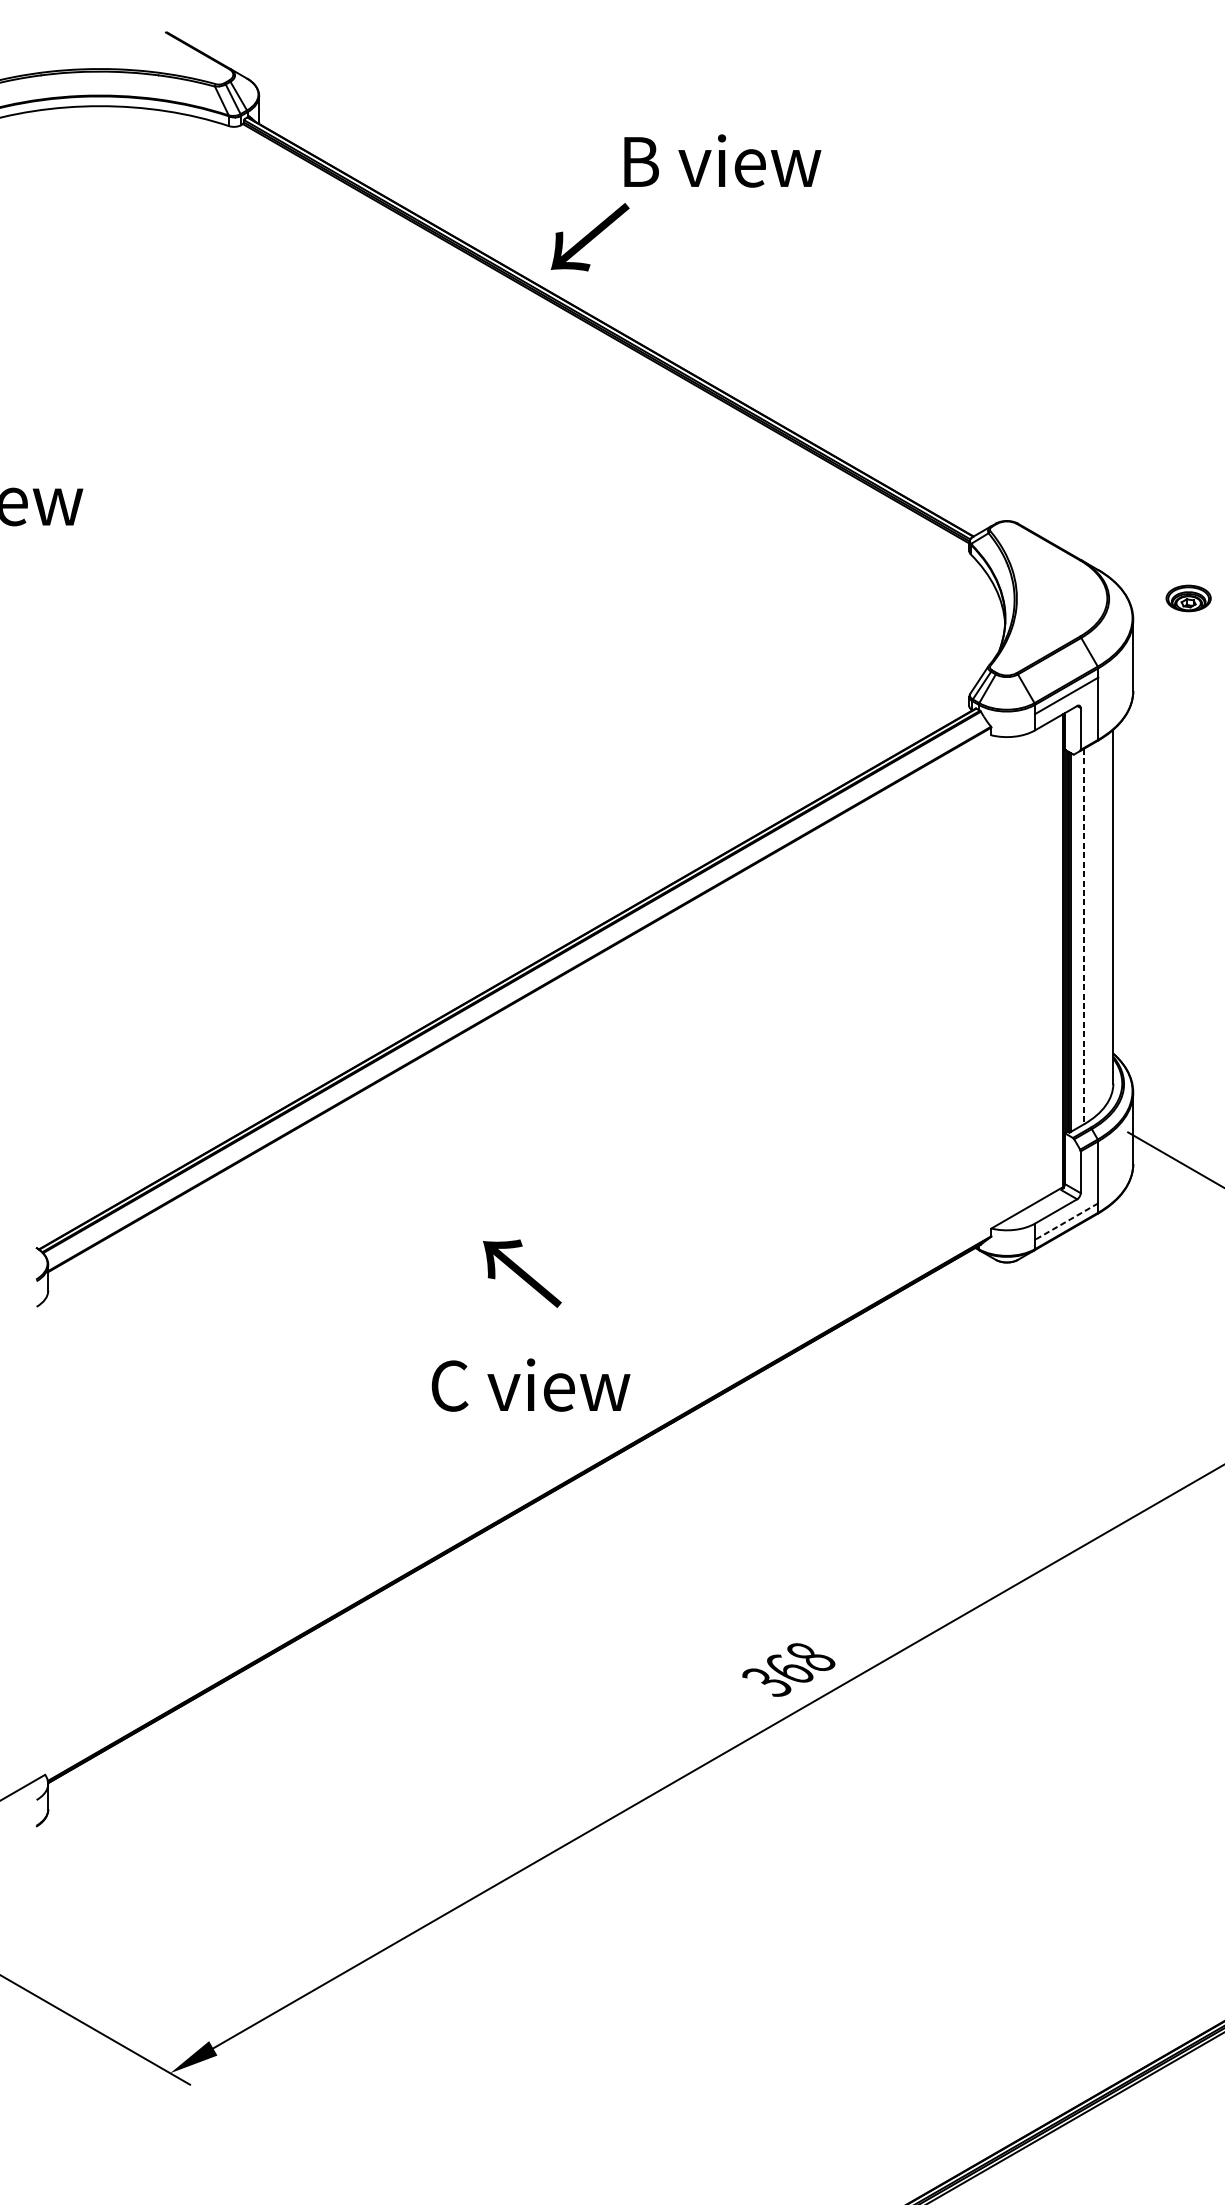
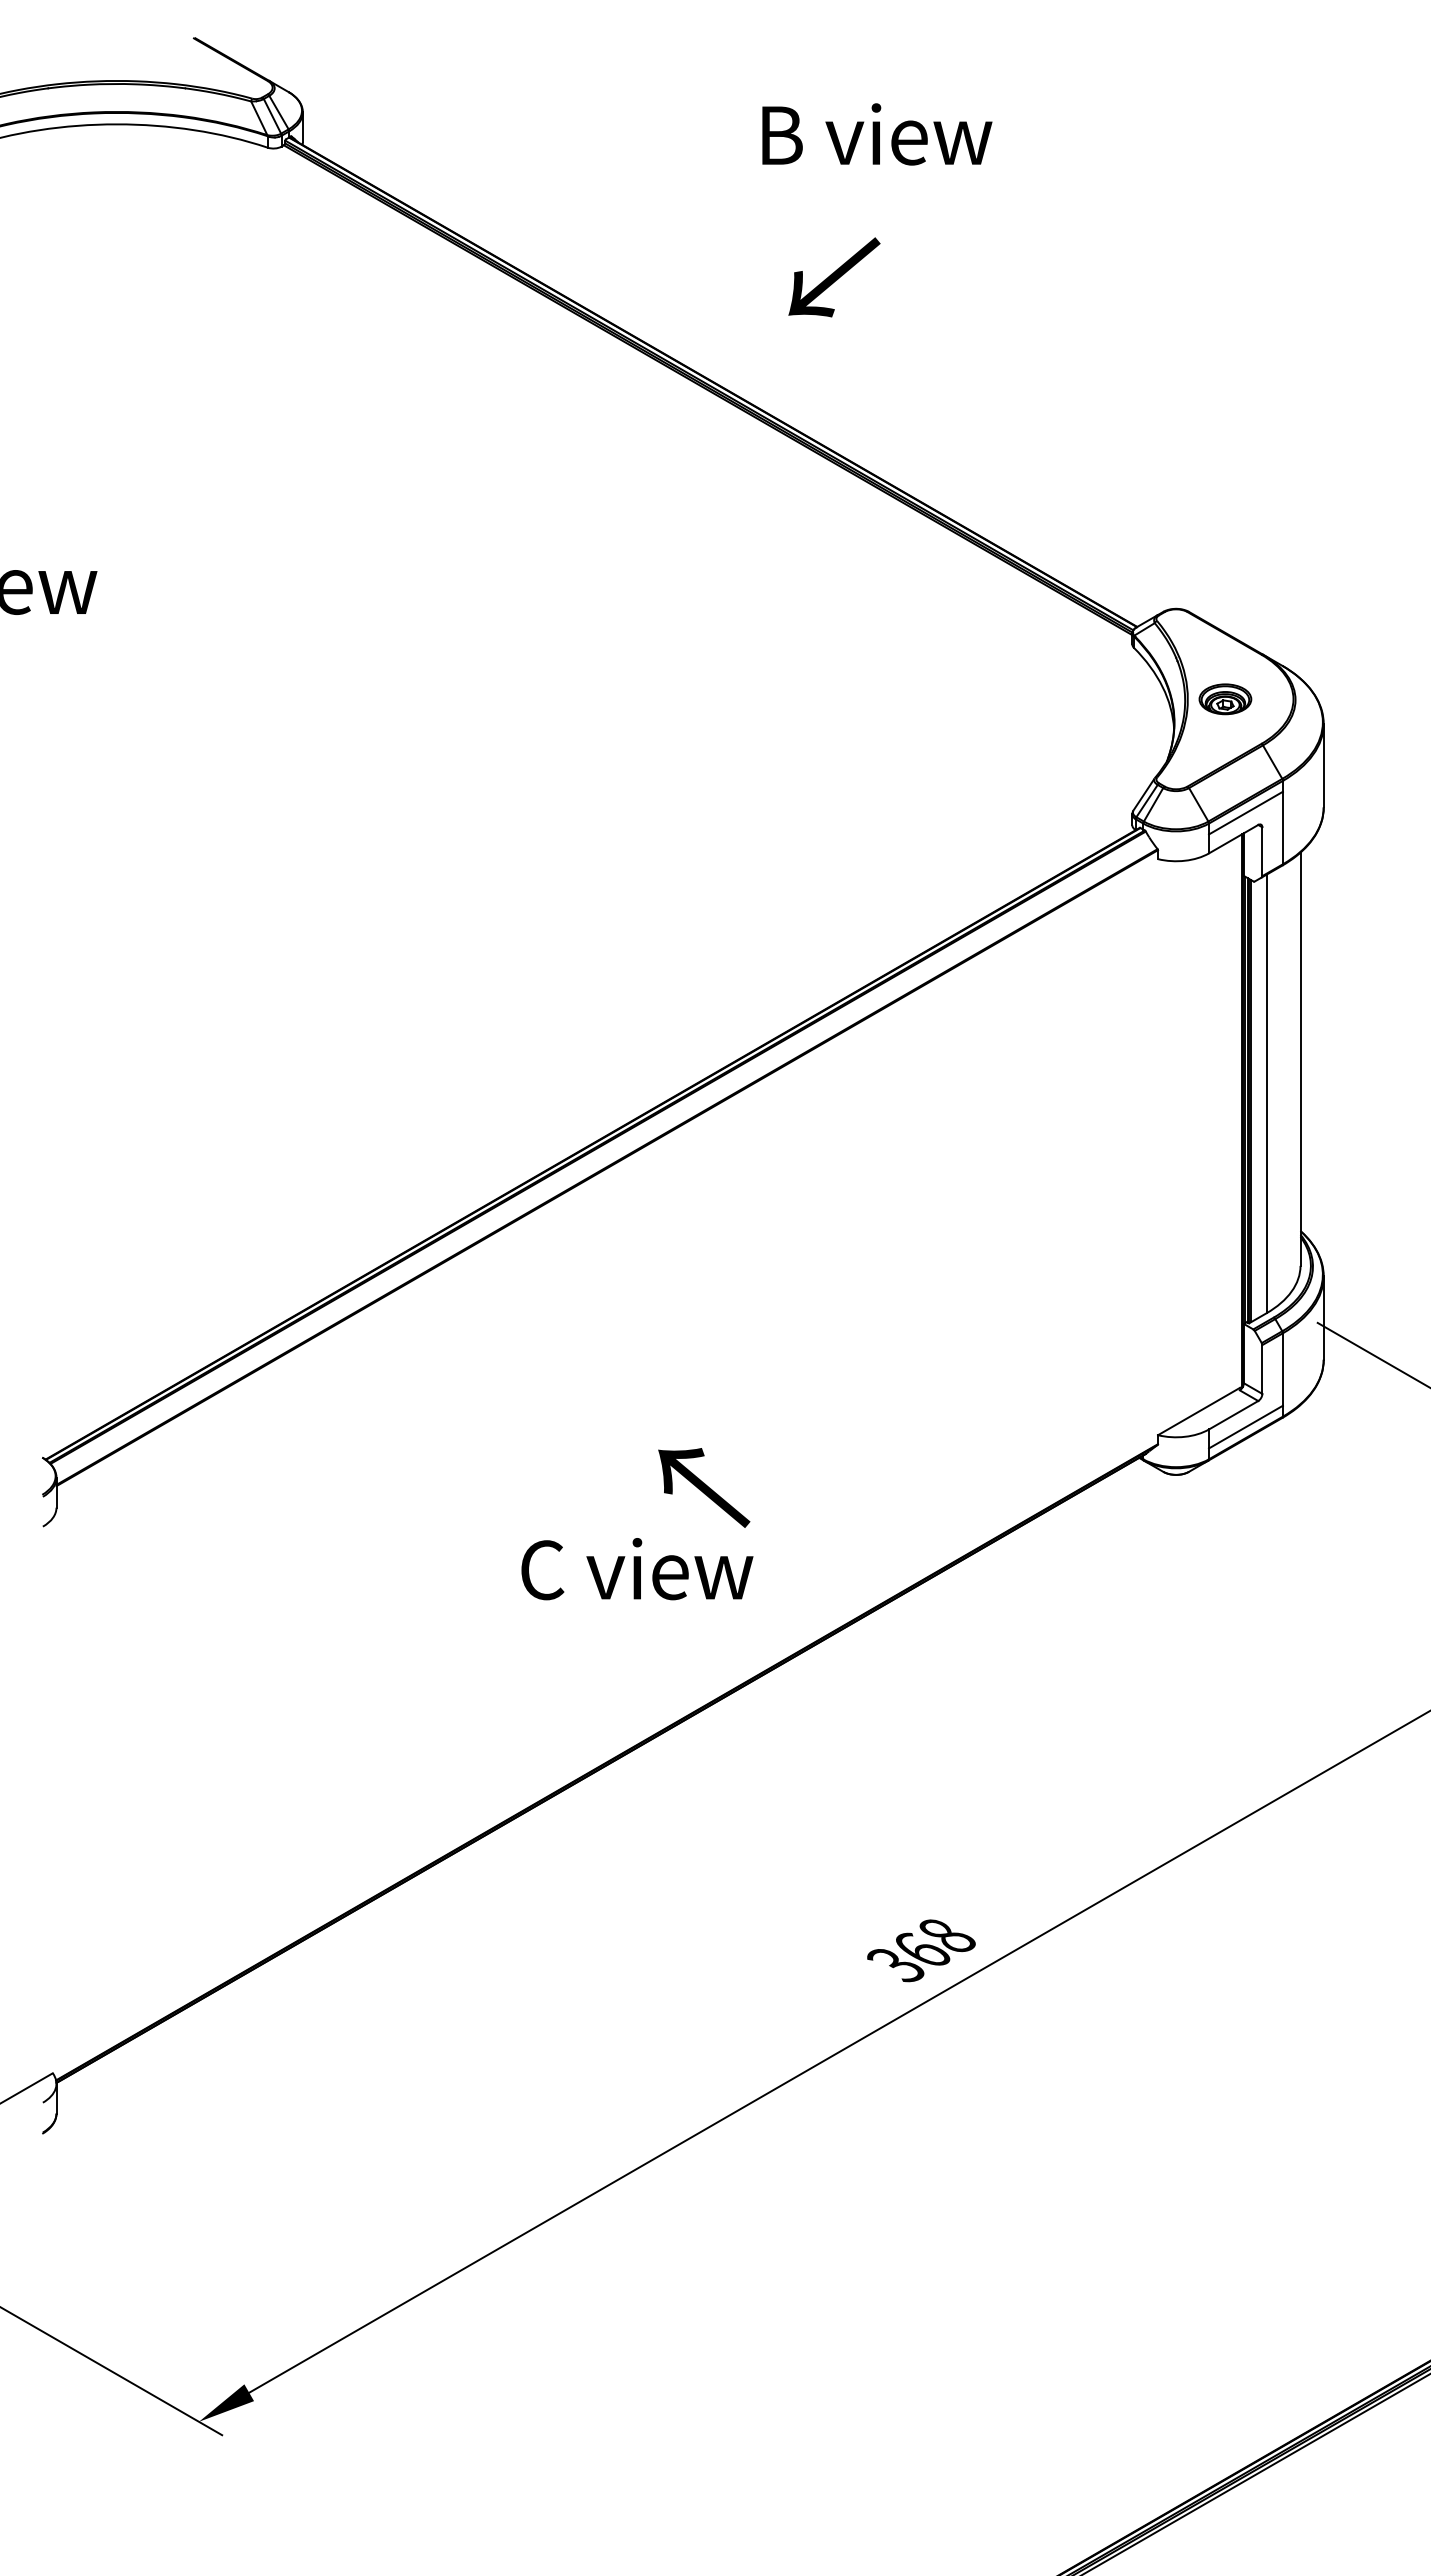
text: (722, 161) -> (877, 134), moved
text: (590, 237) -> (834, 277), moved
part: (1188, 598) -> (1225, 699), moved
line: (1084, 936) -> (1266, 1094), dashed -> solid
line: (1066, 1221) -> (1245, 1427), dashed -> solid
text: (522, 1273) -> (704, 1487), moved
text: (531, 1385) -> (637, 1569), moved

